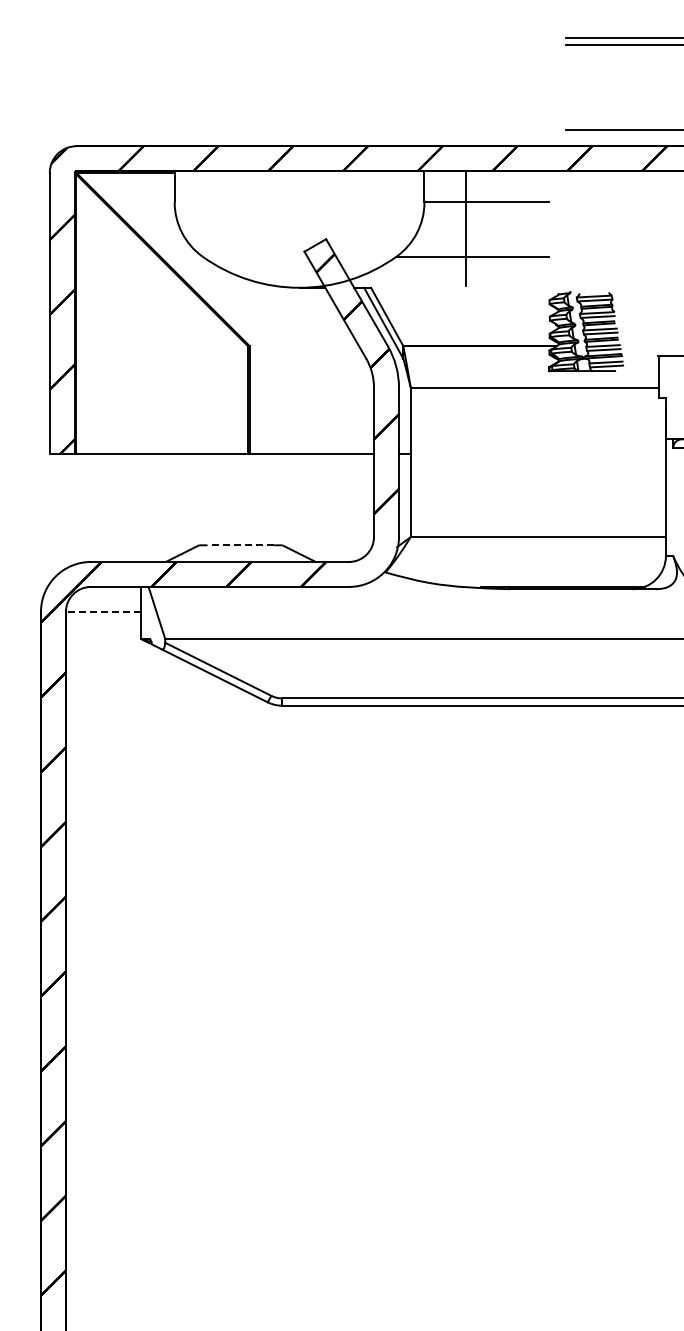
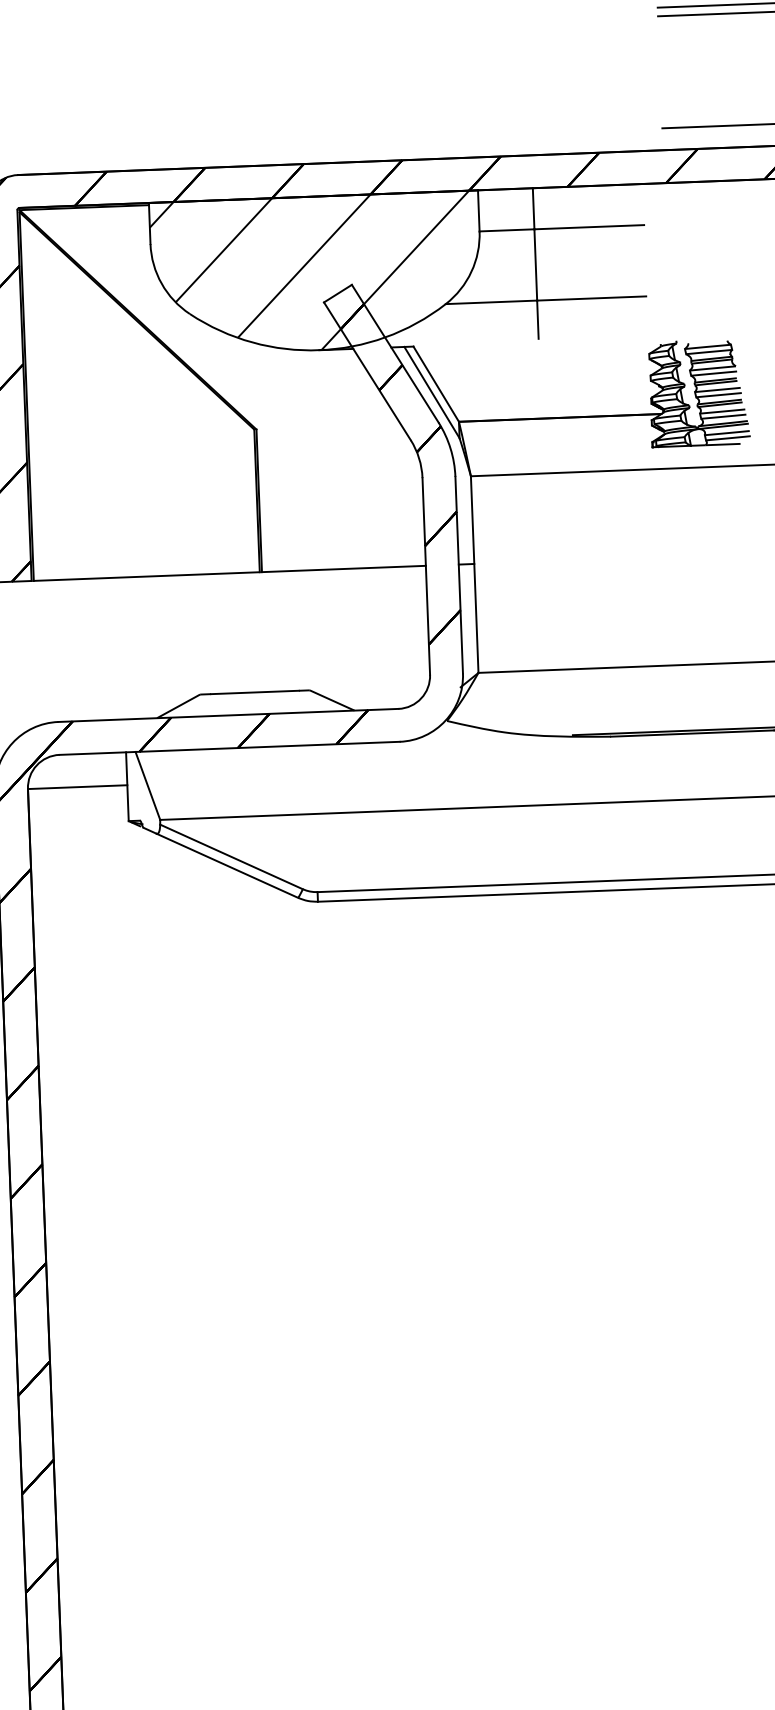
hatch: (295, 229) -> (311, 273), added
line: (240, 545) -> (254, 692), dashed -> solid
line: (103, 611) -> (77, 786), dashed -> solid

